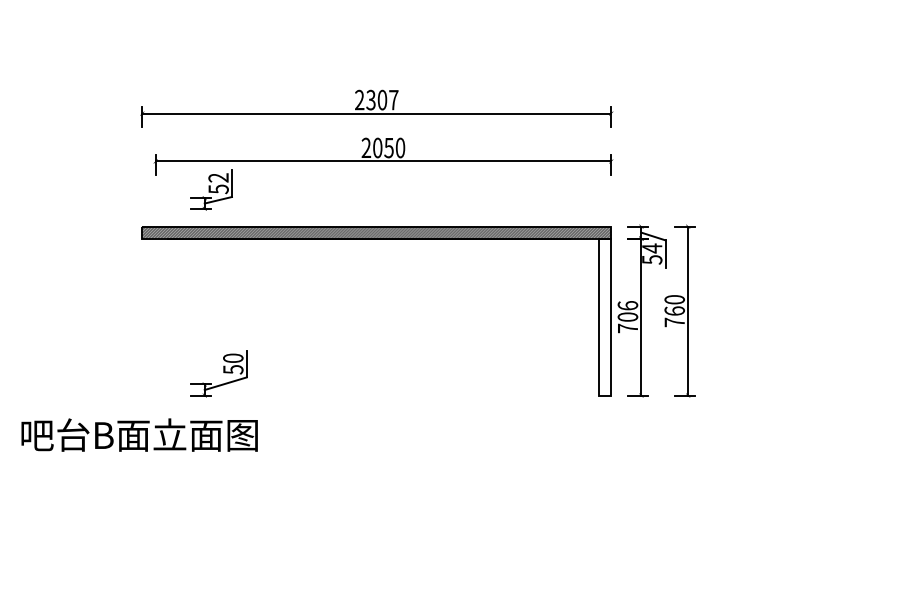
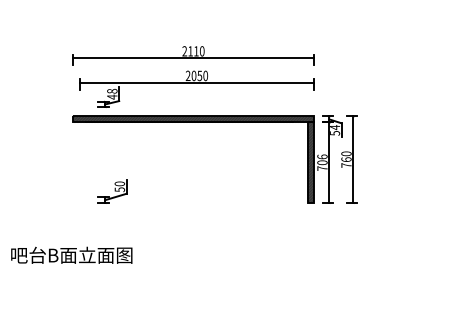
text: (382, 100) -> (196, 51), 2307 -> 2110
text: (218, 182) -> (112, 93), 52 -> 48
hatch: (604, 316) -> (310, 162), added
text: (139, 433) -> (71, 254), moved

